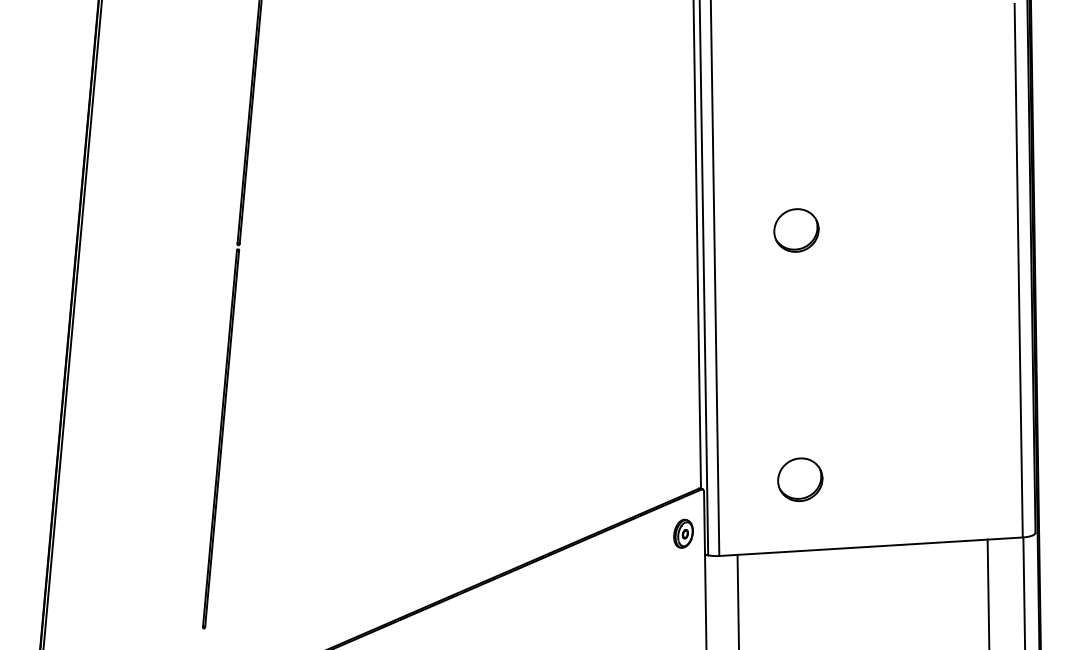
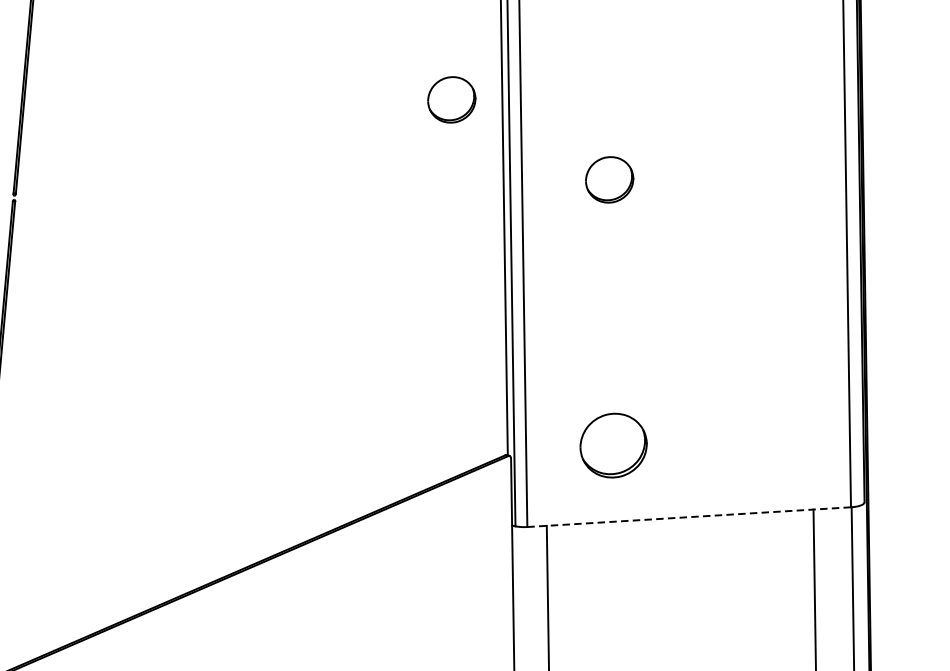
part: (648, 155) -> (451, 99), added
part: (800, 479) -> (613, 445), size x1.4
part: (683, 533) -> (489, 503), removed
line: (871, 546) -> (689, 516), solid -> dashed

